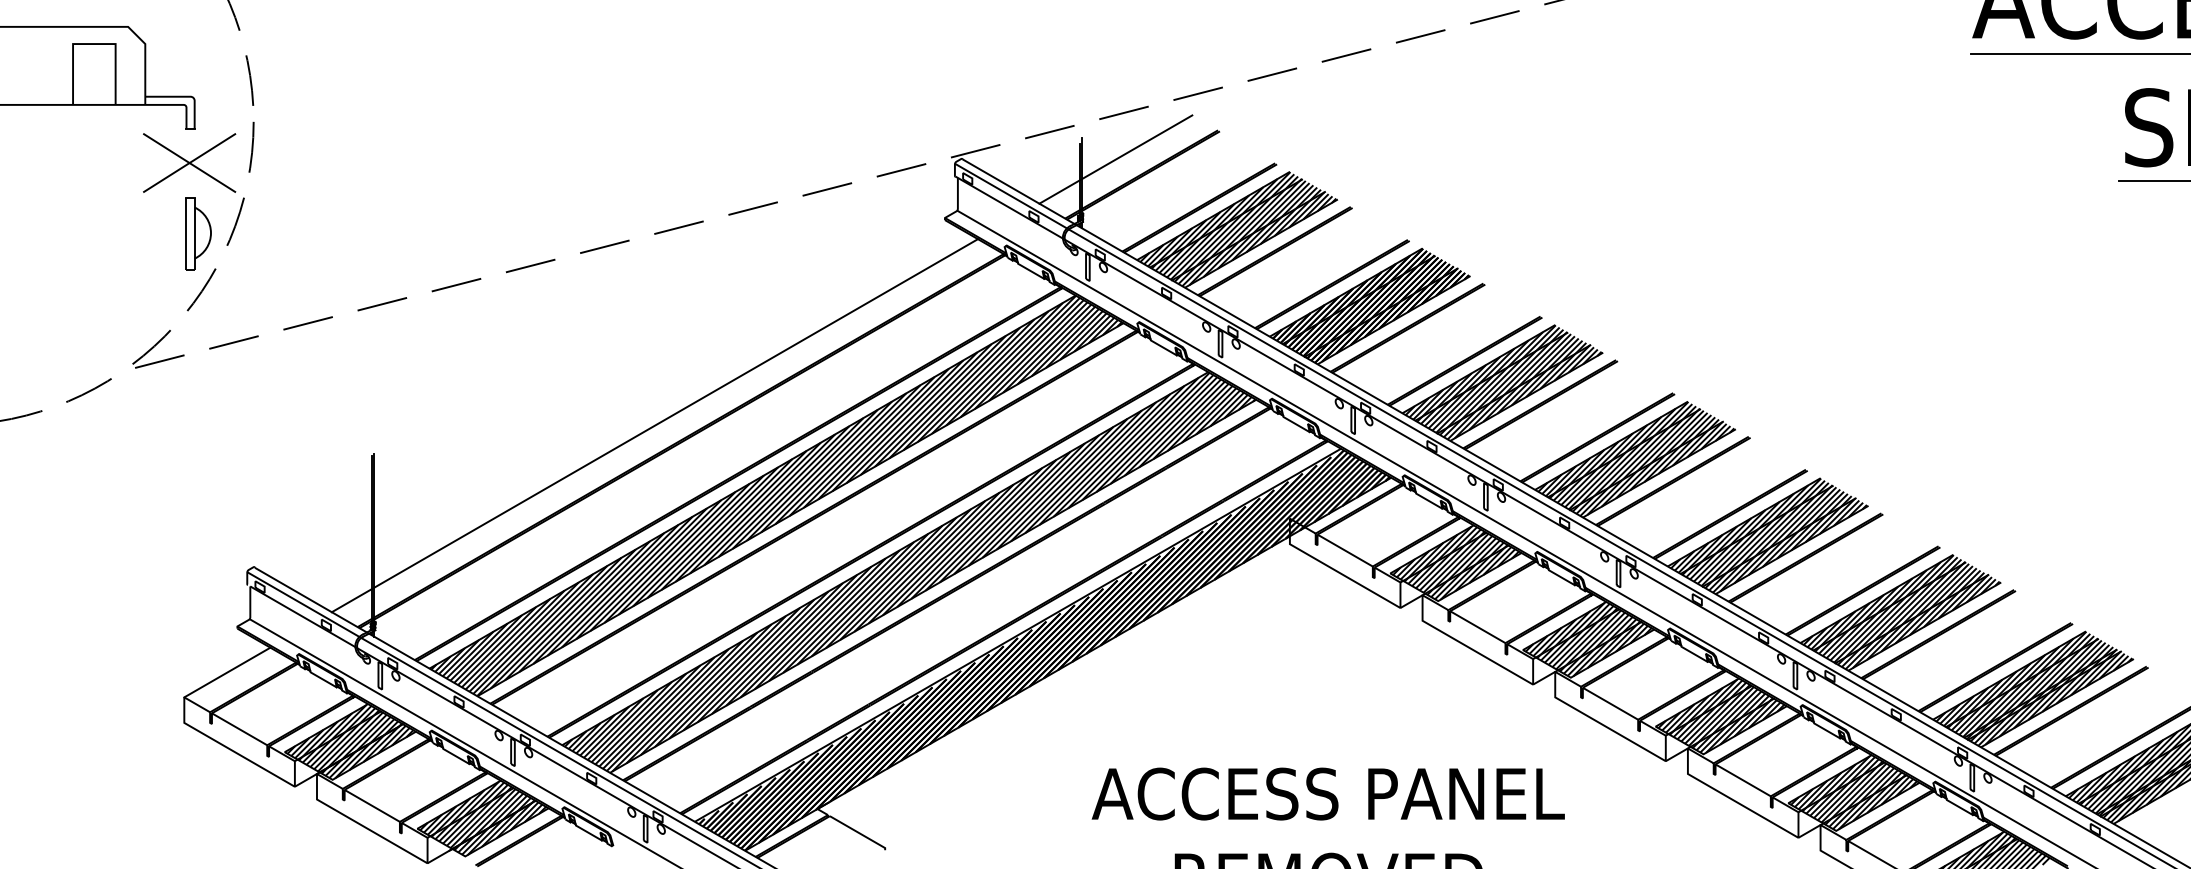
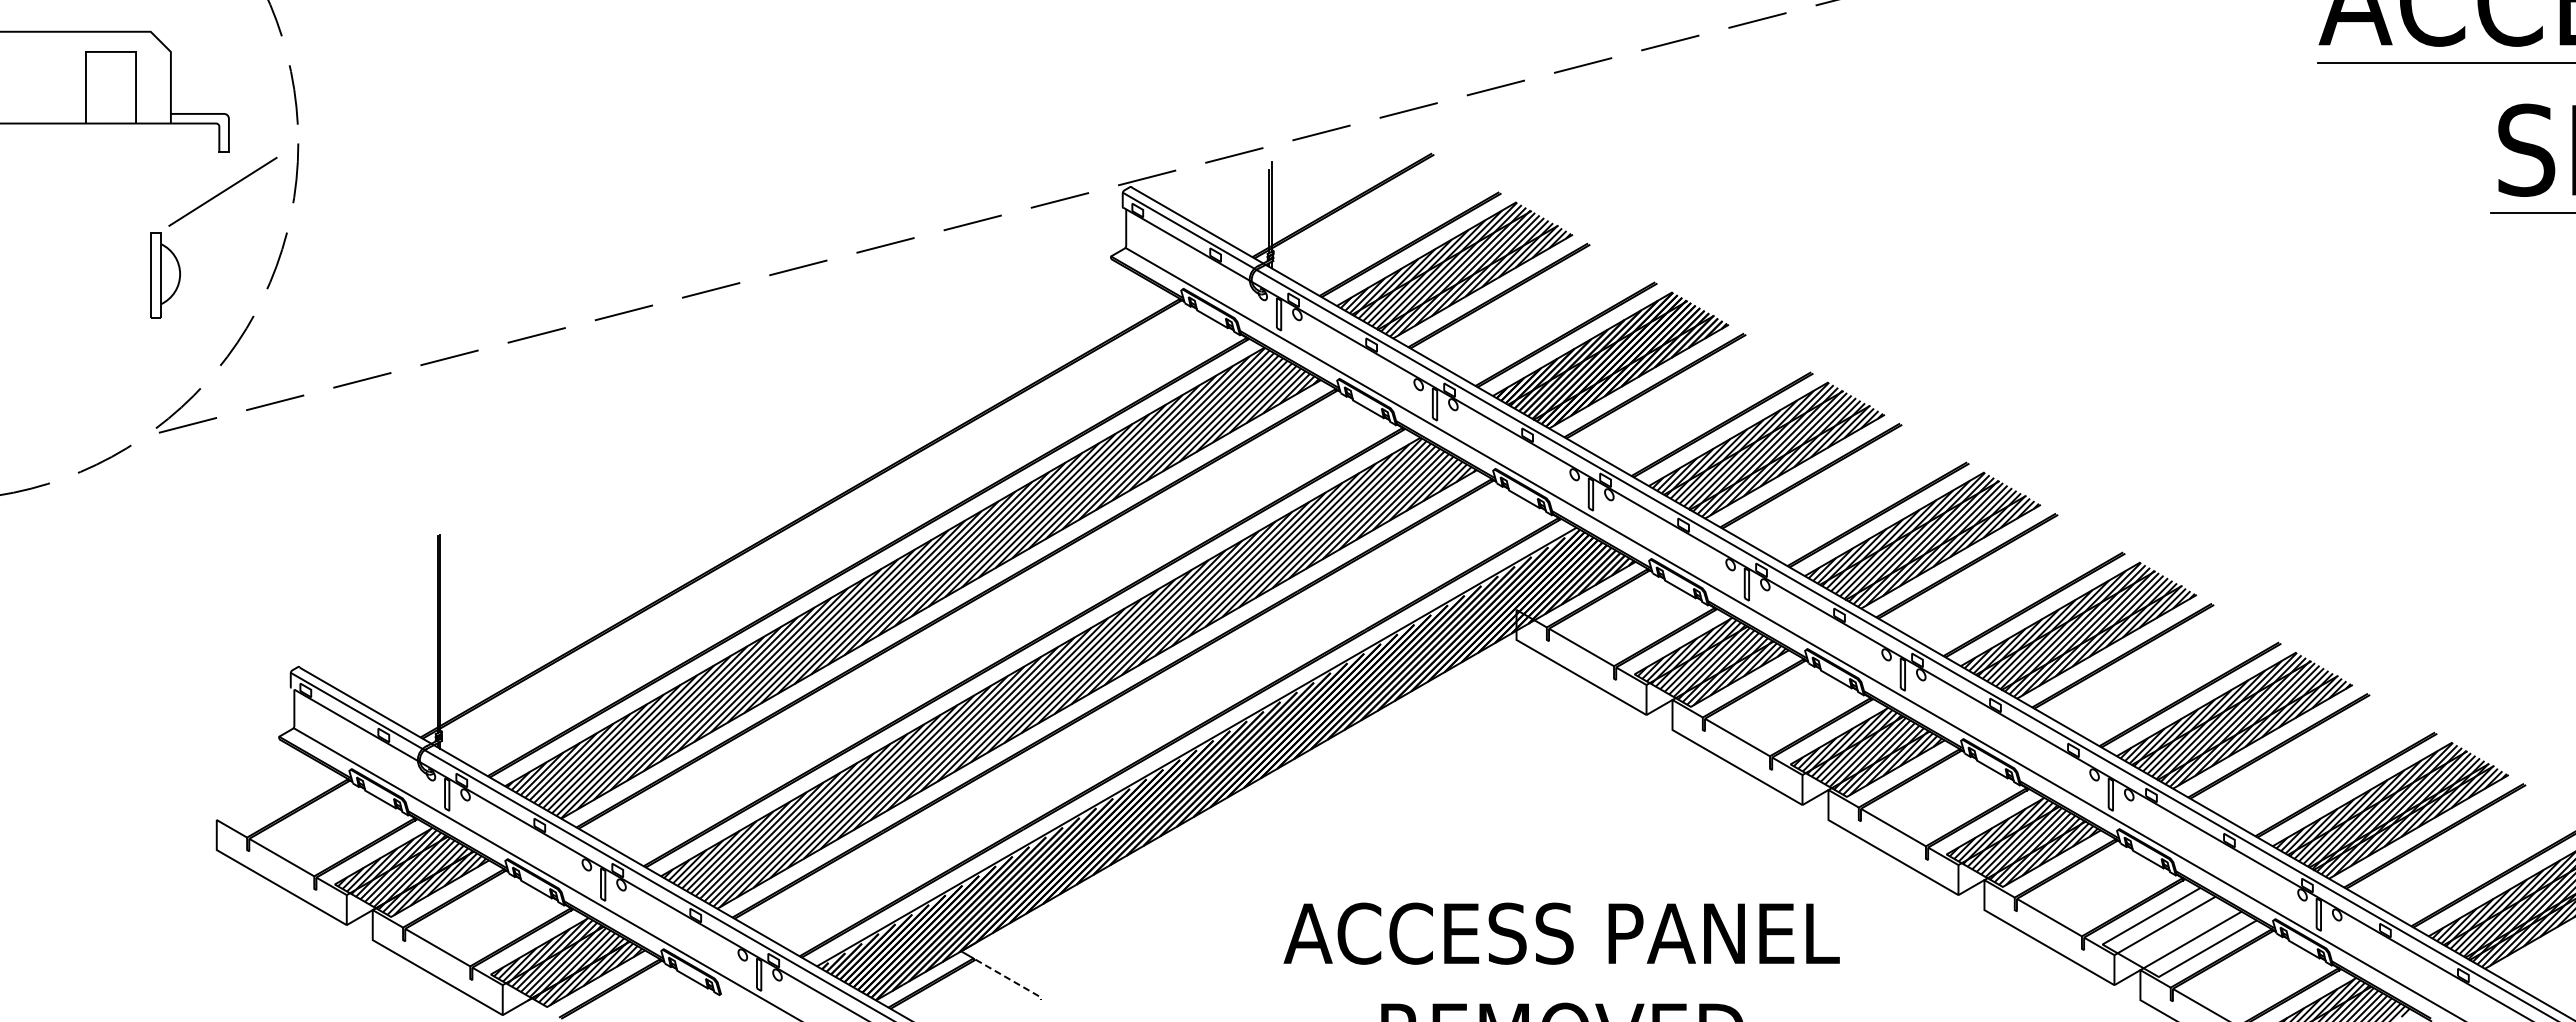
line: (1115, 159) -> (1311, 187), removed
line: (189, 162) -> (222, 191), removed
part: (198, 234) -> (165, 275), moved
line: (654, 425) -> (769, 500), removed
line: (227, 672) -> (267, 790), removed
hatch: (1853, 793) -> (2179, 932), removed
line: (858, 833) -> (1009, 979), solid -> dashed

